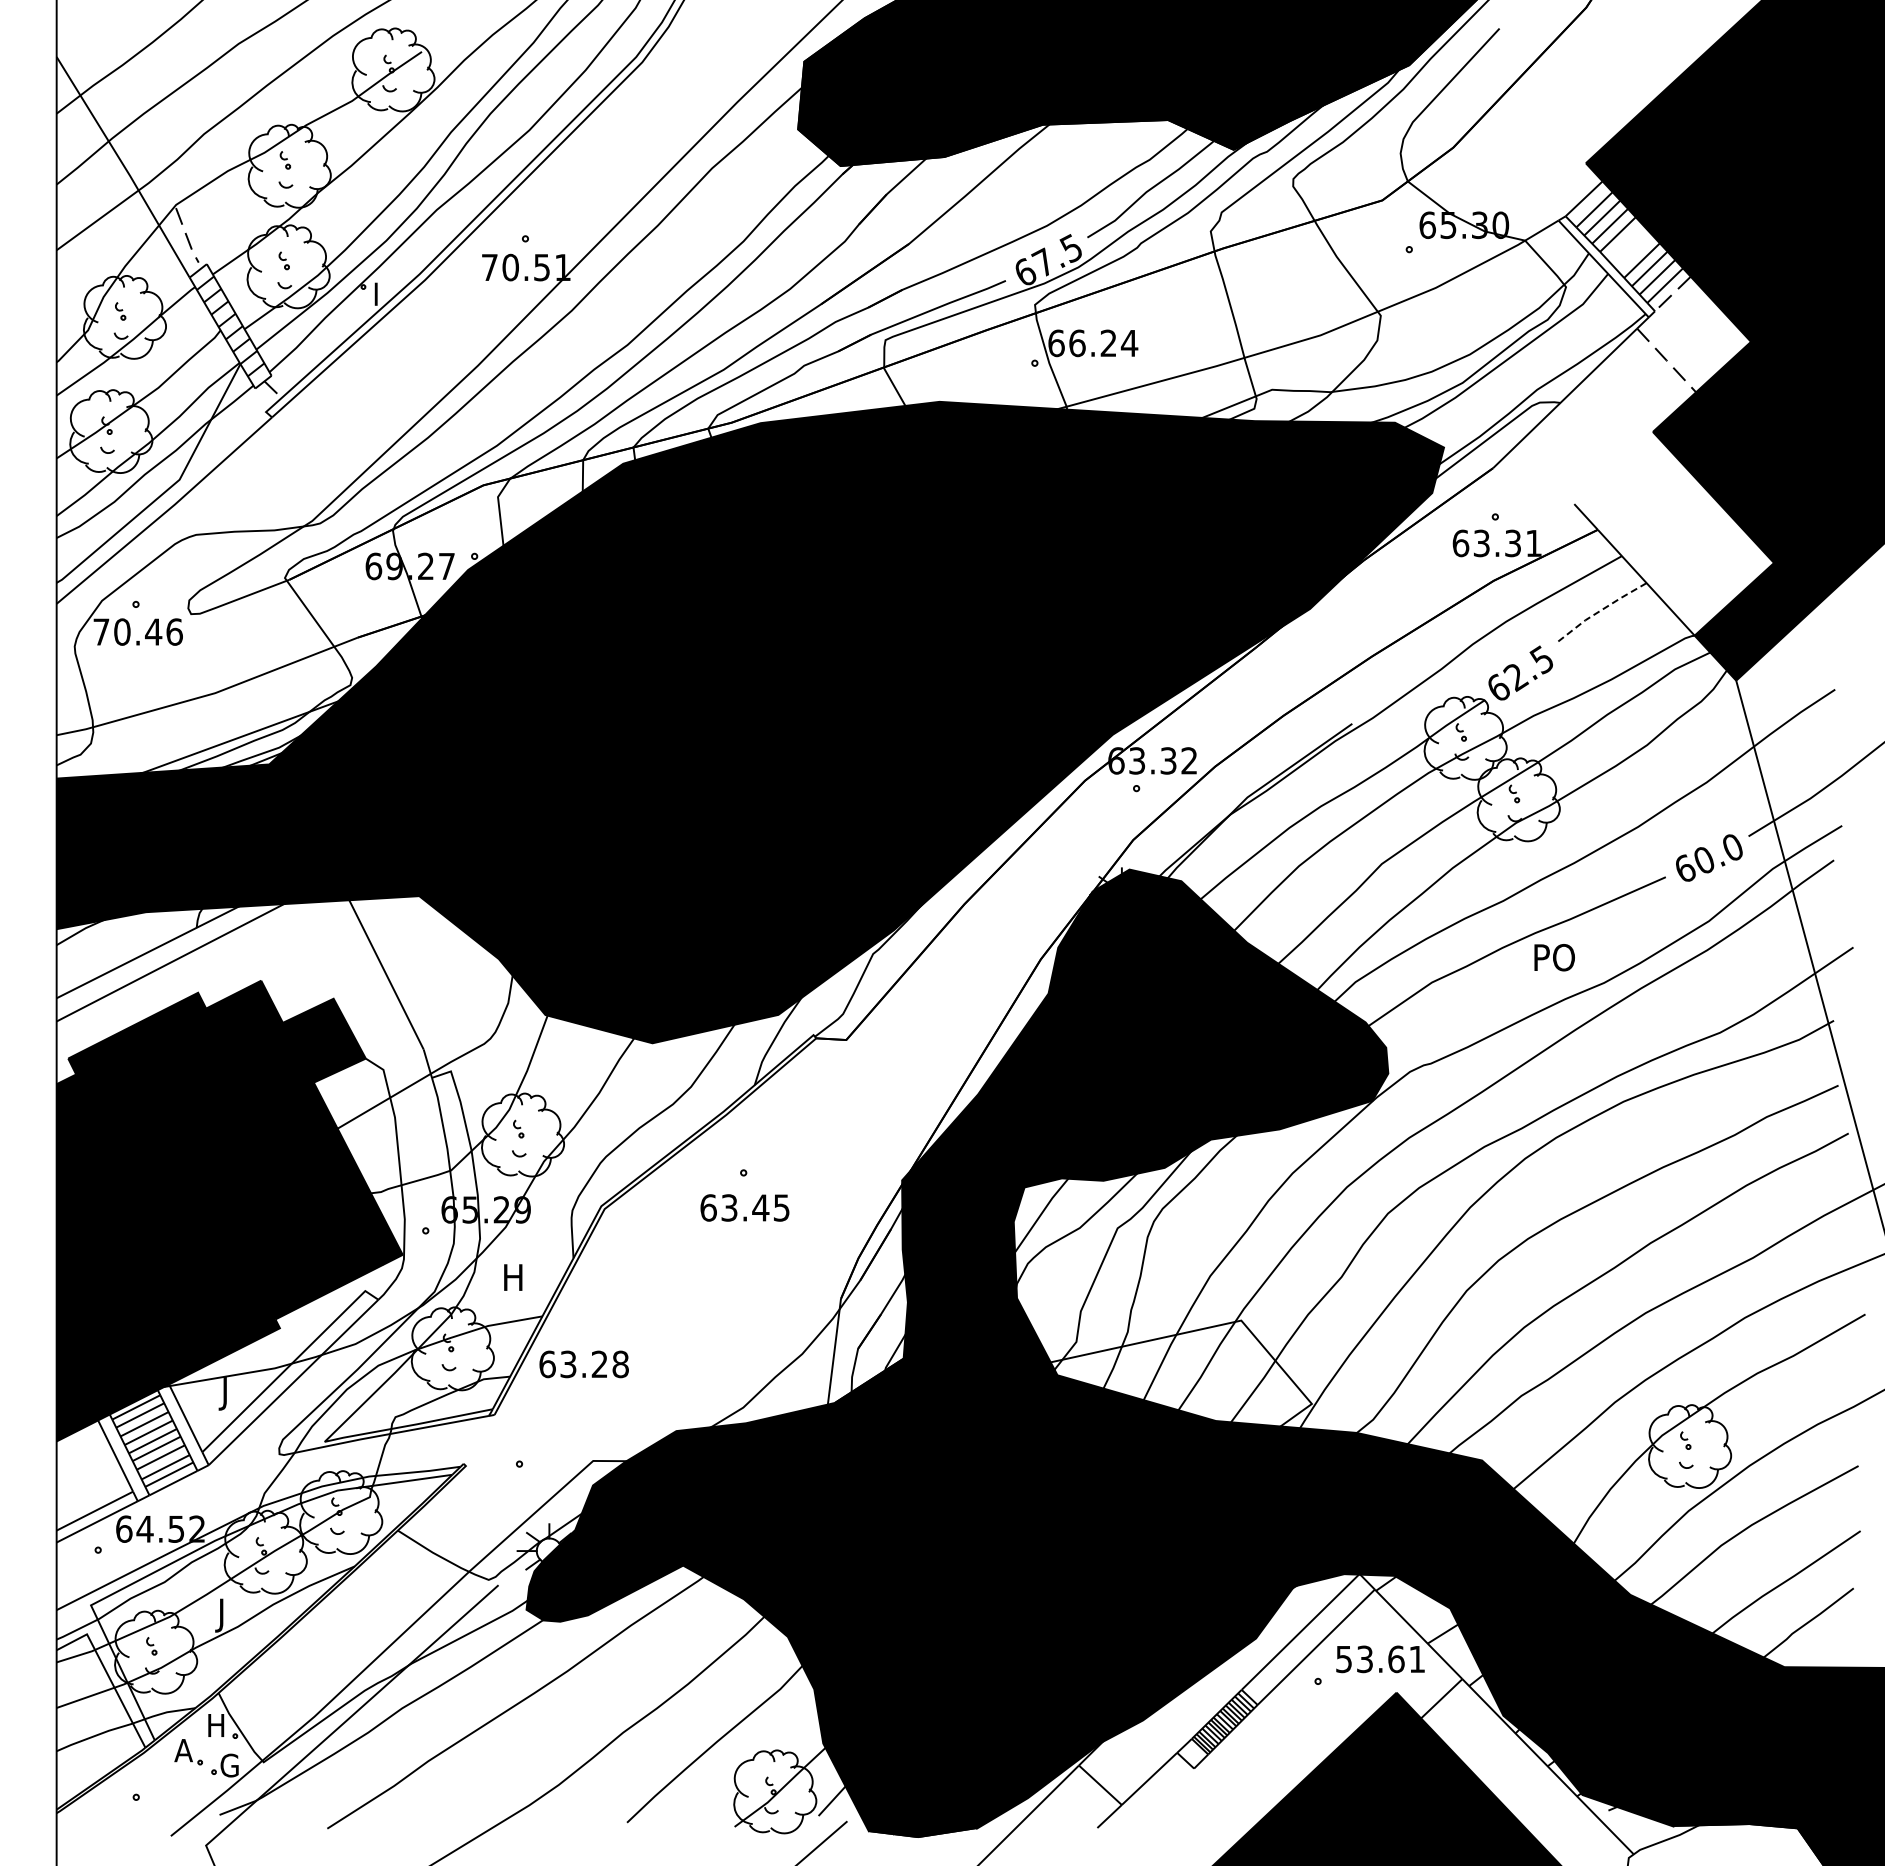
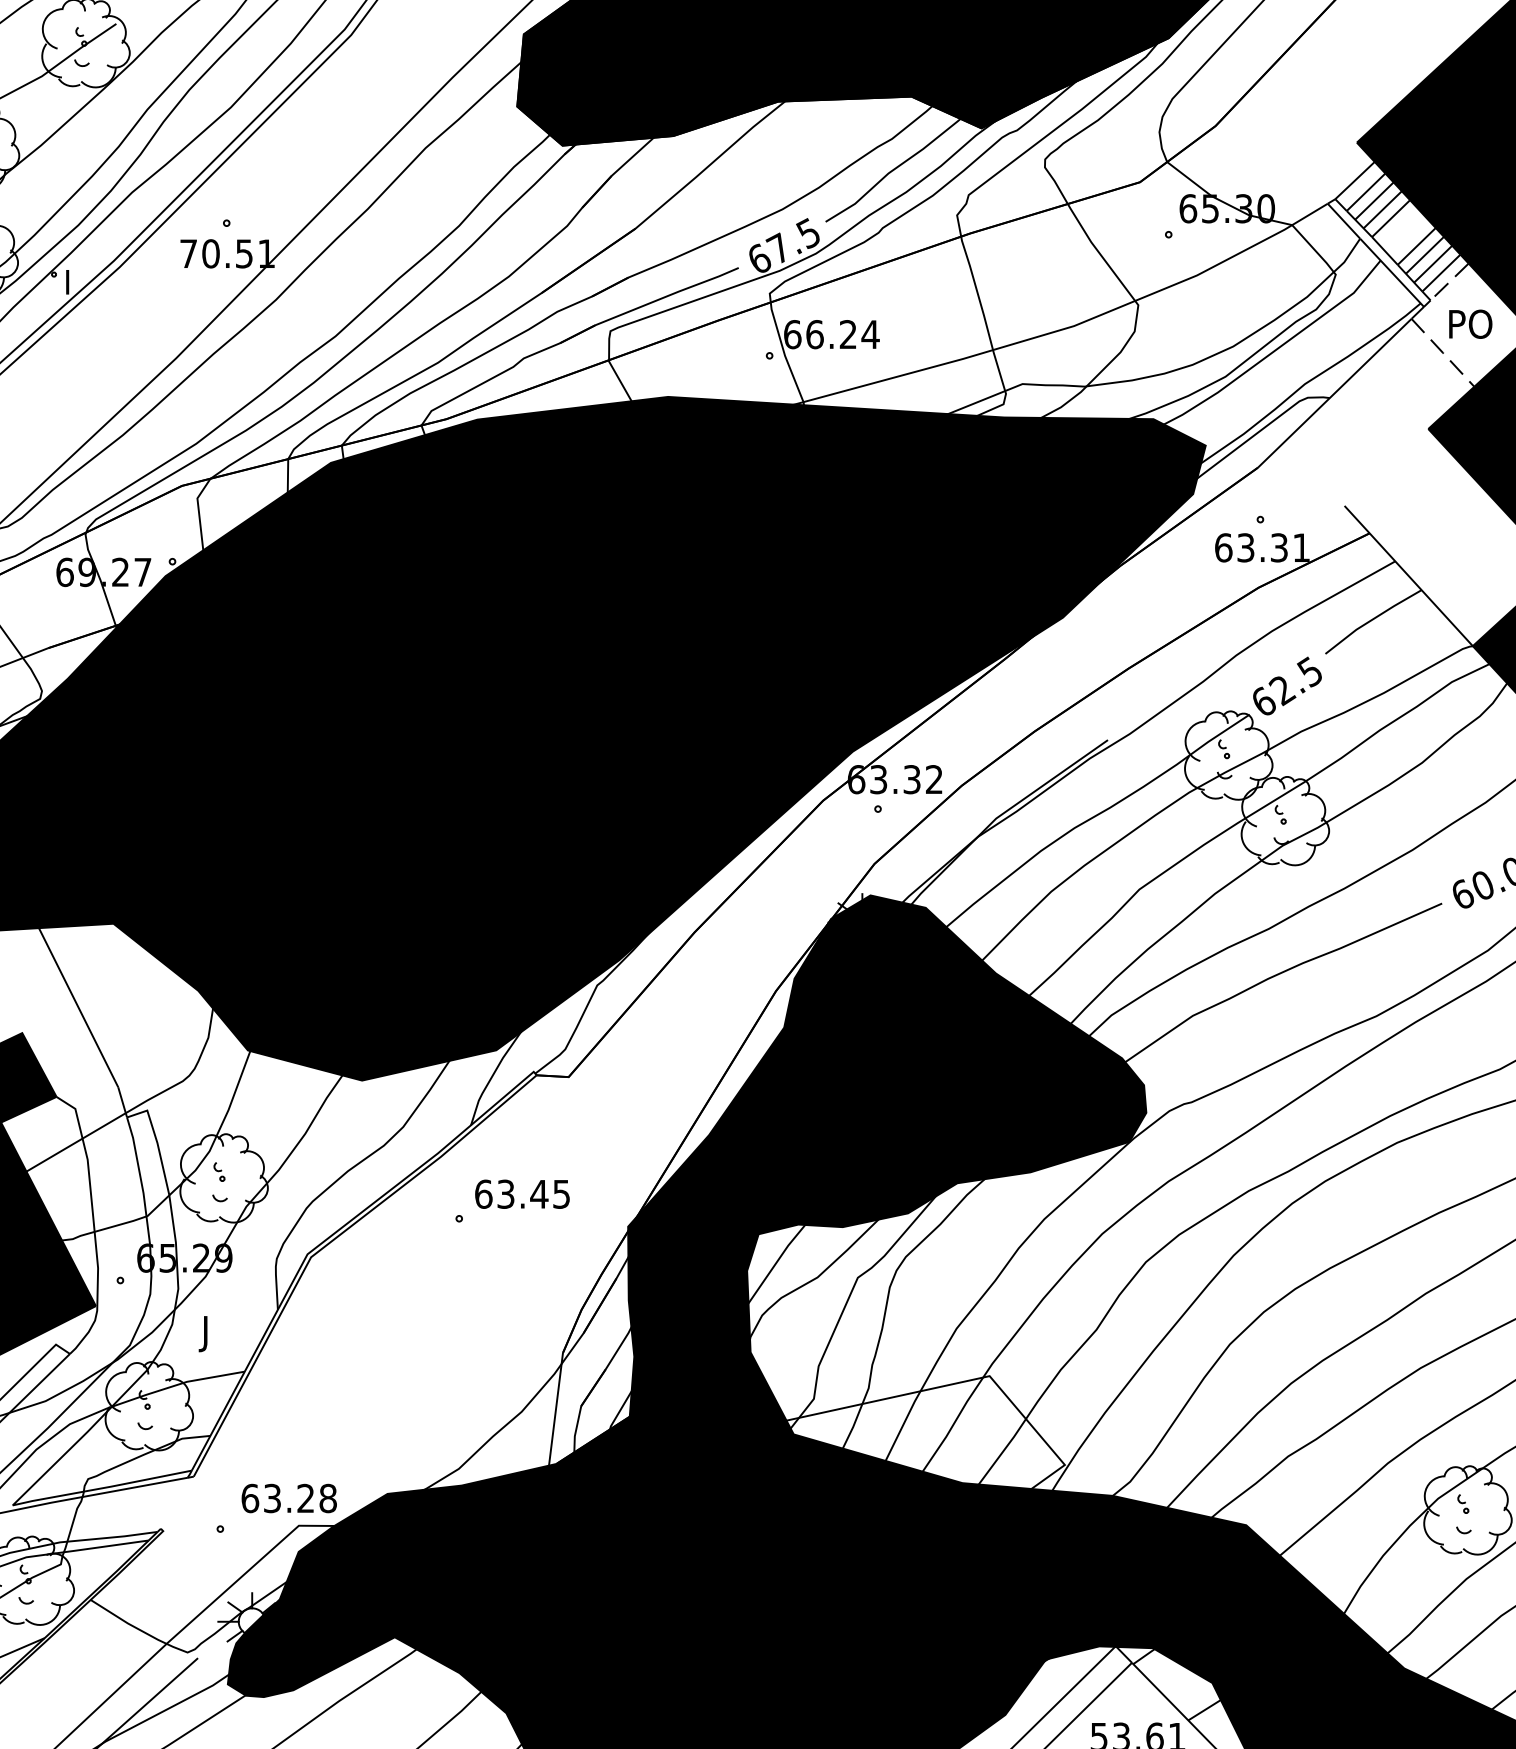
line: (1599, 611) -> (1371, 620), dashed -> solid
text: (1554, 957) -> (1470, 324), moved
text: (744, 1207) -> (521, 1193), moved
text: (510, 1281) -> (210, 1334), H -> J
text: (583, 1364) -> (288, 1498), moved

